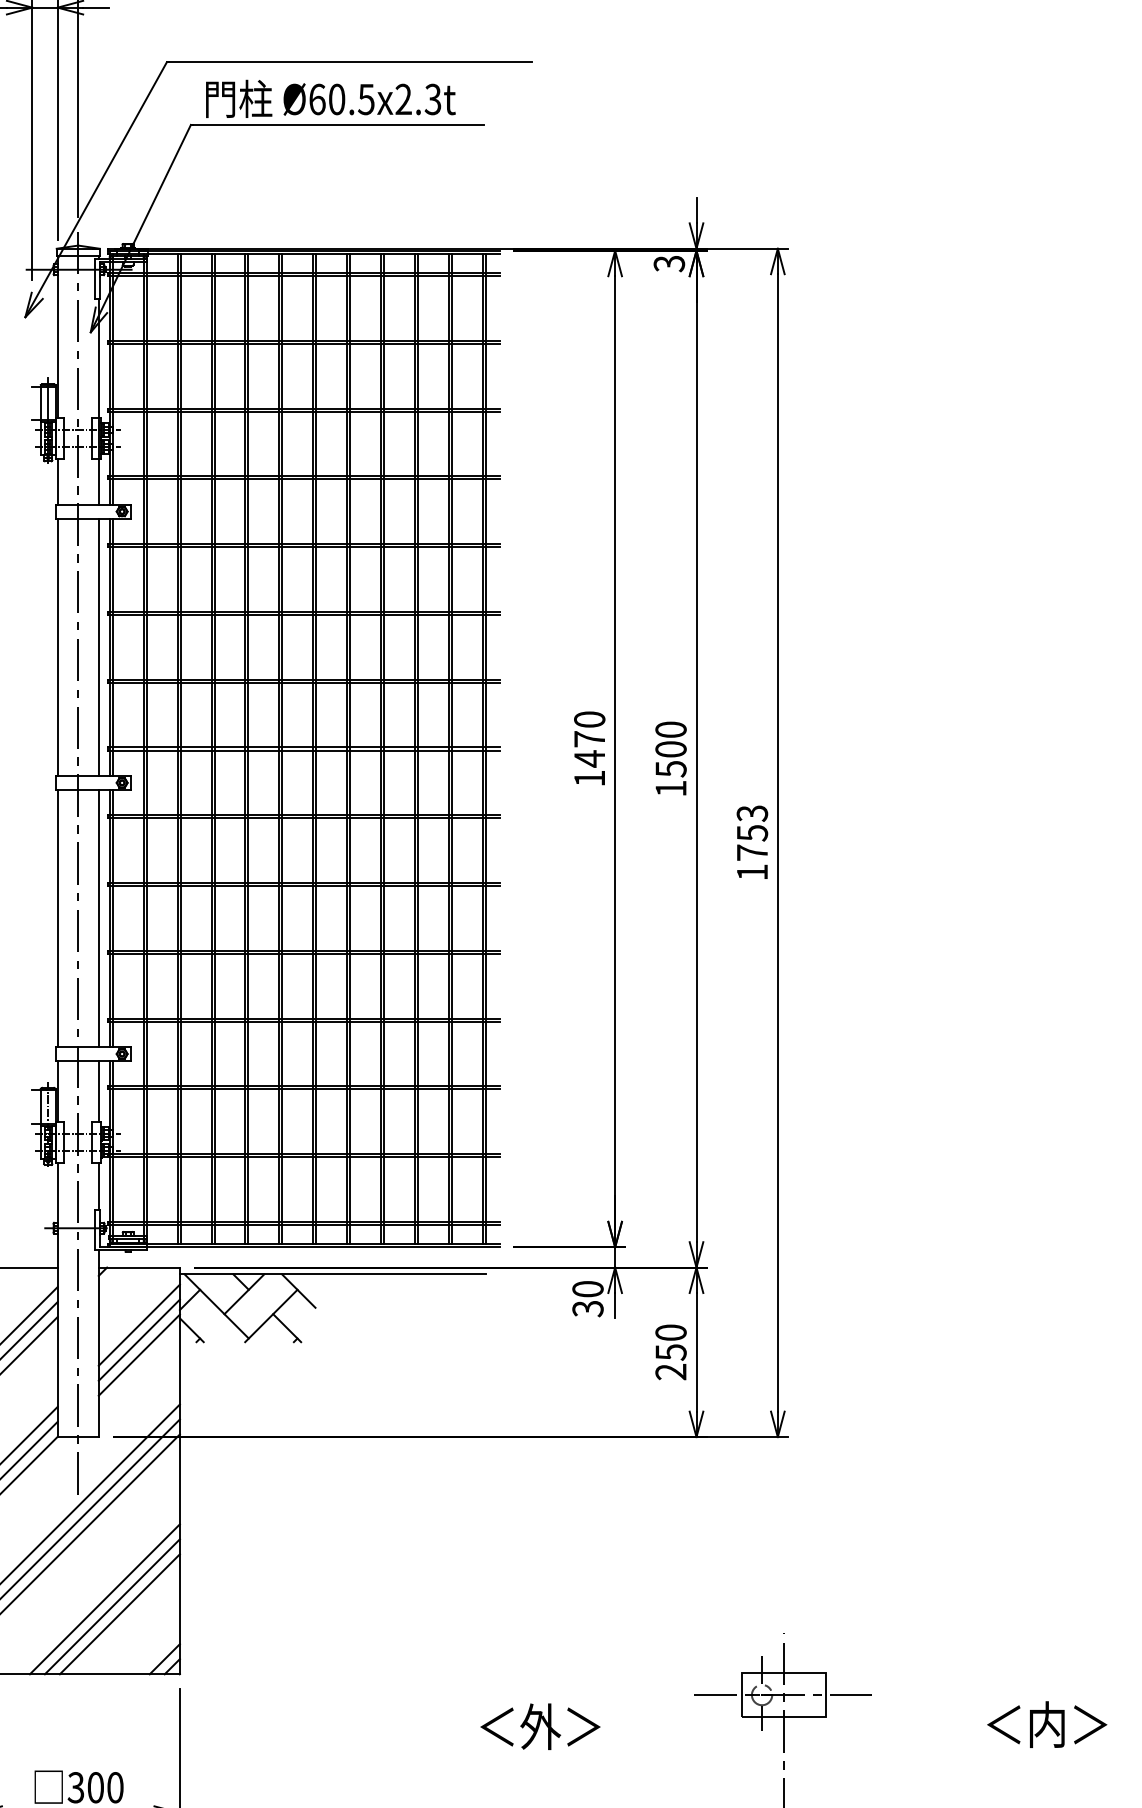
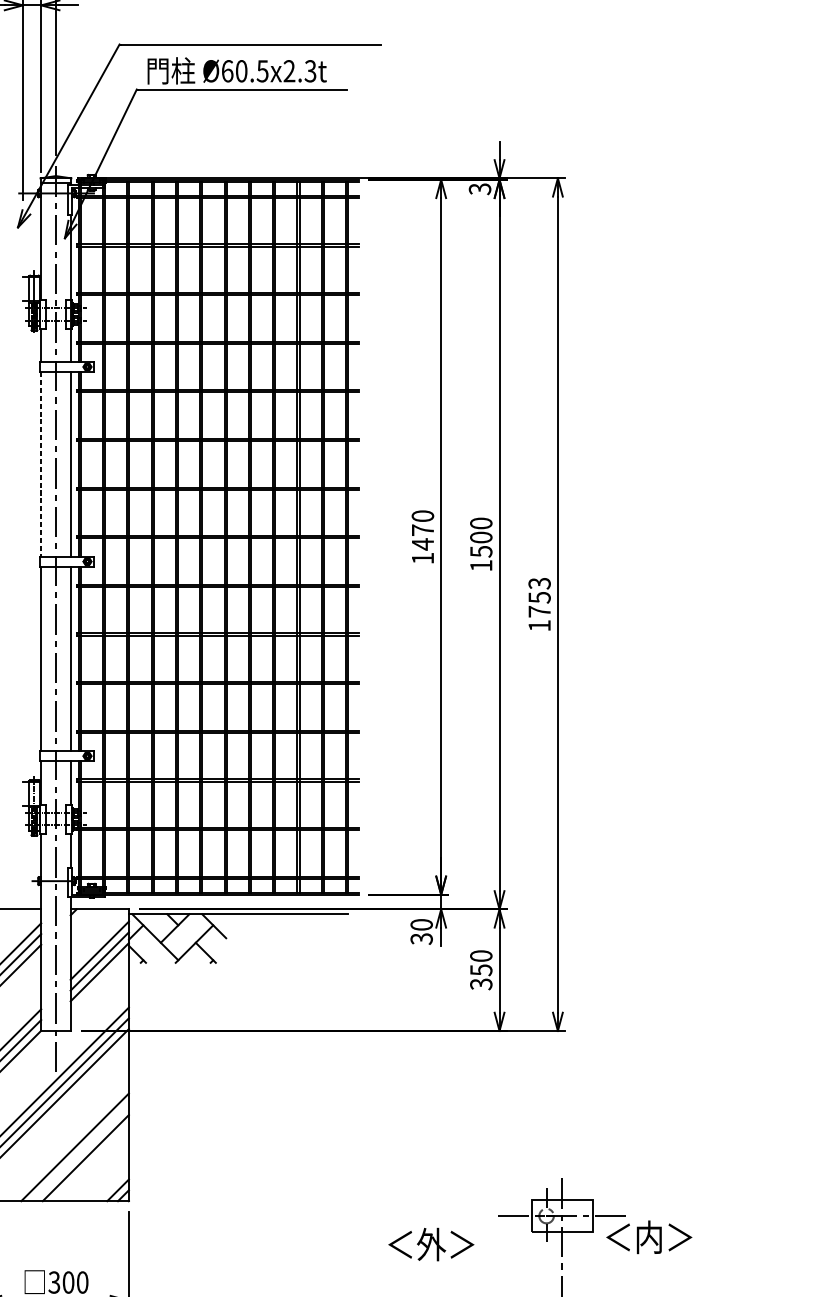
line: (57, 647) -> (41, 464), solid -> dashed
text: (671, 1372) -> (481, 984), 250 -> 350
line: (111, 1606) -> (79, 1152), removed
text: (1047, 1724) -> (649, 1237), moved
text: (540, 1726) -> (431, 1244), moved

